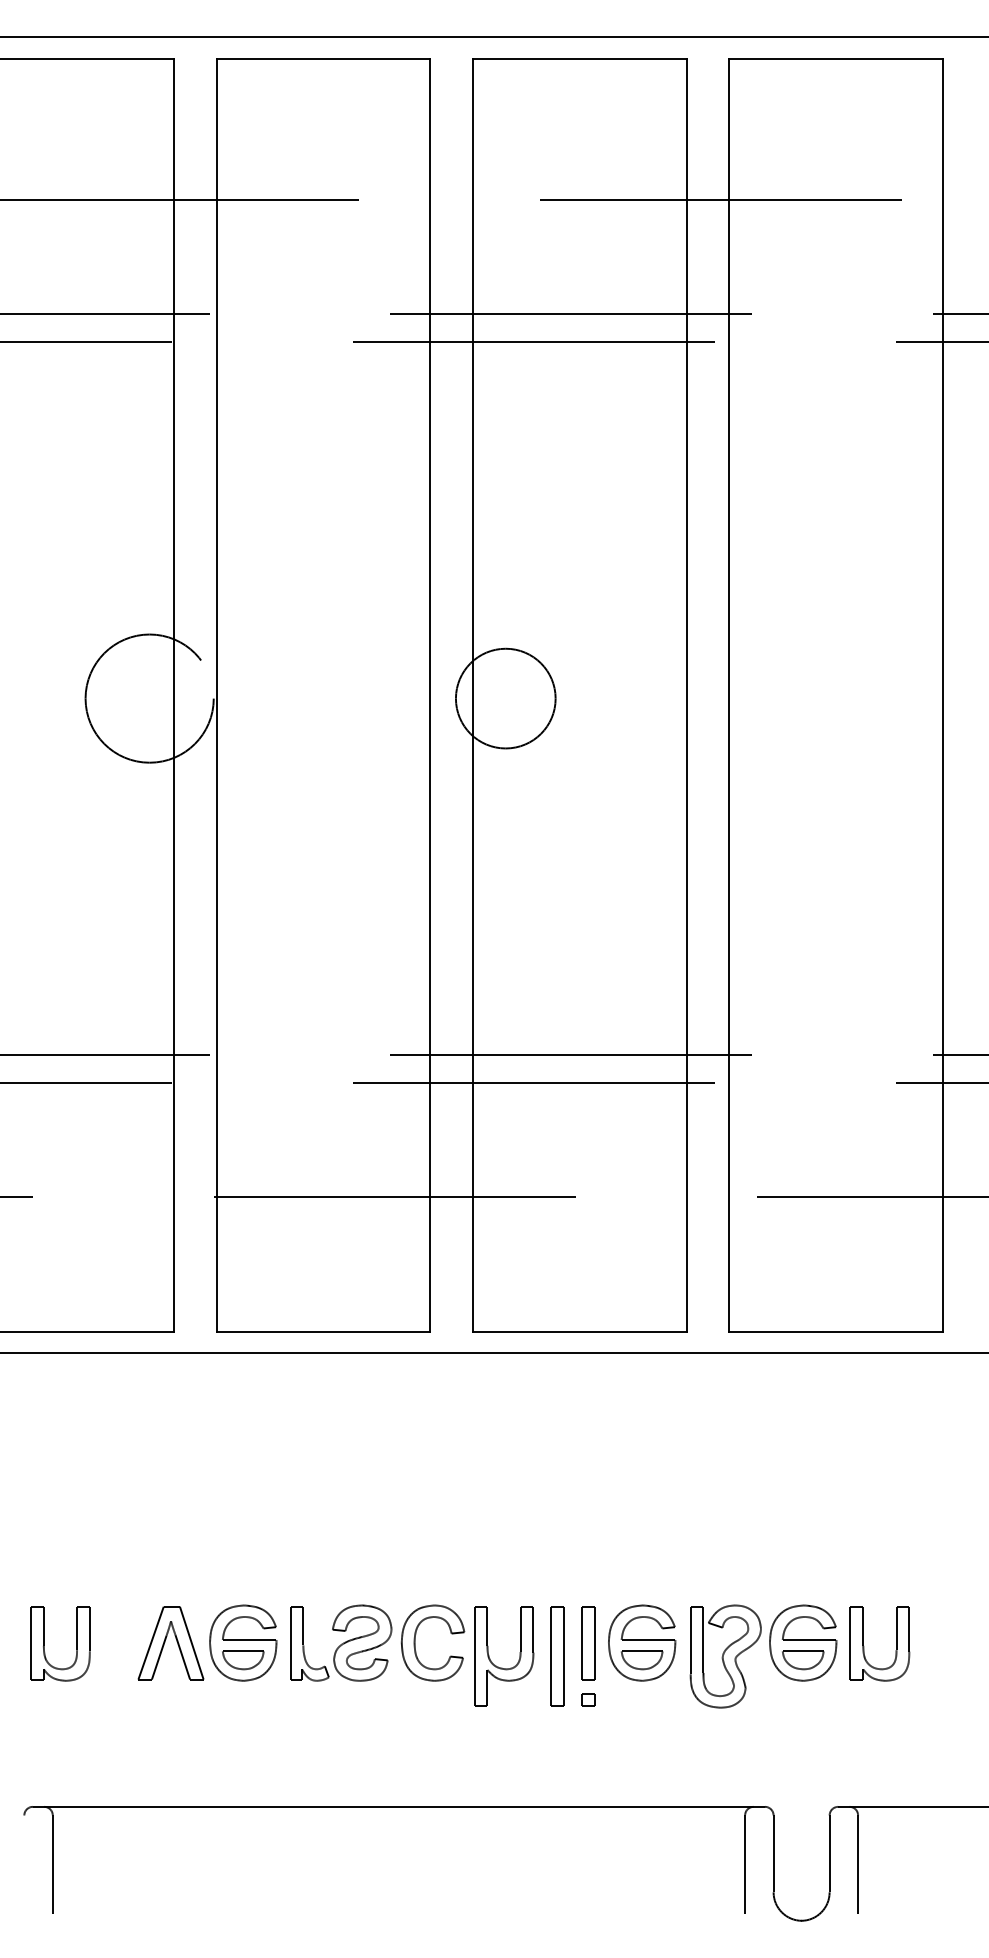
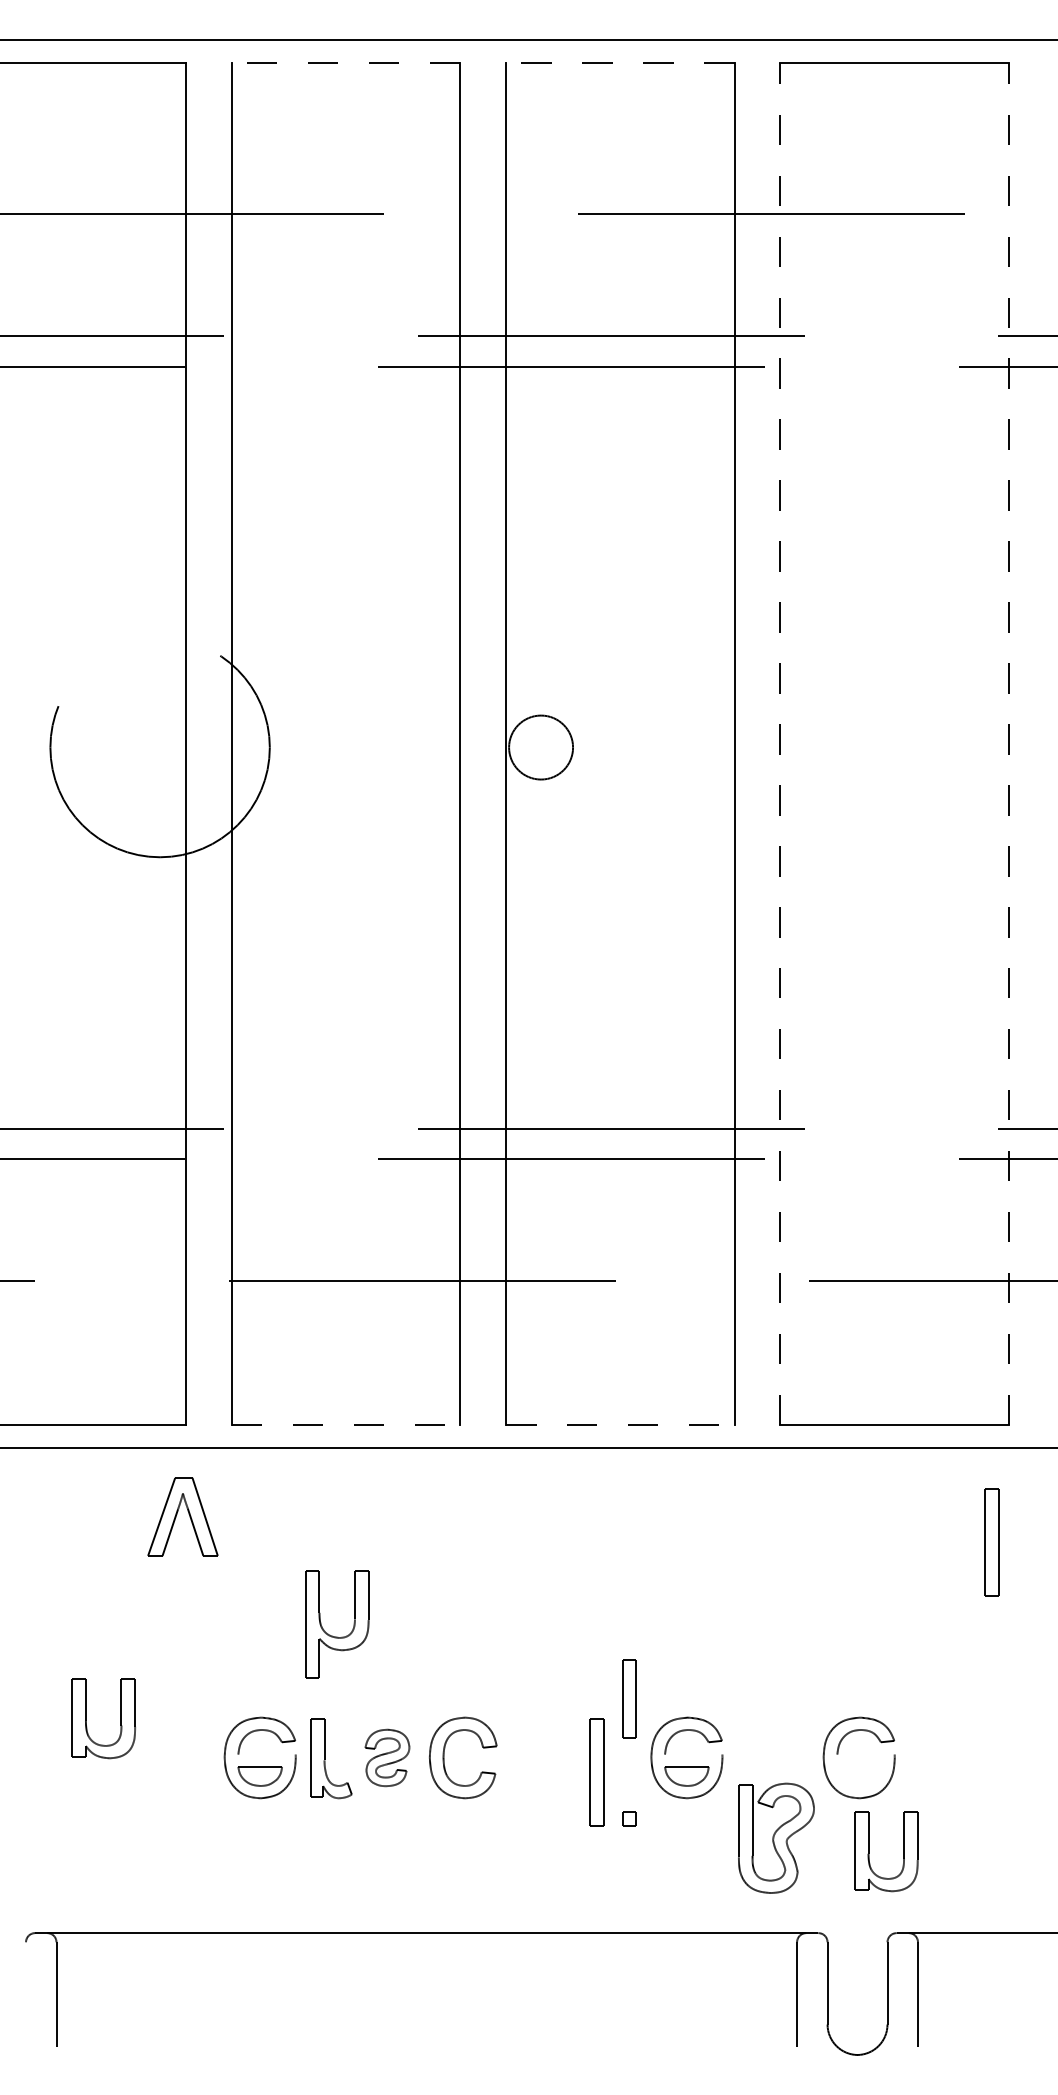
line: (322, 58) -> (345, 62), solid -> dashed
line: (579, 58) -> (619, 62), solid -> dashed
line: (729, 694) -> (780, 743), solid -> dashed
line: (942, 694) -> (1008, 743), solid -> dashed
circle: (149, 698) -> (159, 747), size x1.6
circle: (505, 698) -> (540, 747), size x0.6
line: (323, 1332) -> (346, 1425), solid -> dashed
line: (580, 1332) -> (620, 1425), solid -> dashed
part: (926, 1441) -> (991, 1542), added
line: (249, 1639) -> (266, 1754), removed
line: (648, 1639) -> (693, 1754), removed
line: (809, 1639) -> (865, 1754), removed
part: (170, 1642) -> (182, 1516), moved
part: (362, 1642) -> (387, 1757), size x0.7
part: (588, 1642) -> (629, 1698), moved
part: (44, 1643) -> (86, 1718), moved
part: (864, 1643) -> (869, 1851), moved
part: (725, 1655) -> (776, 1837), moved
part: (802, 1660) -> (858, 1776), removed
part: (504, 1667) -> (337, 1636), moved

